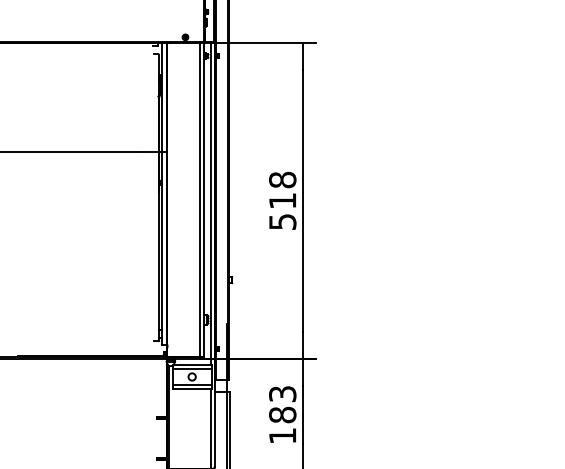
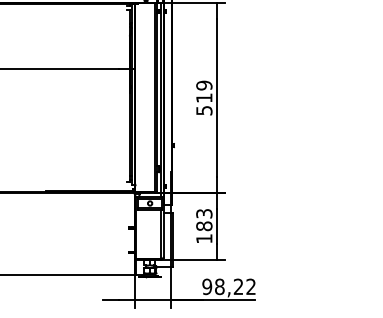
text: (282, 179) -> (204, 85), 518 -> 519

